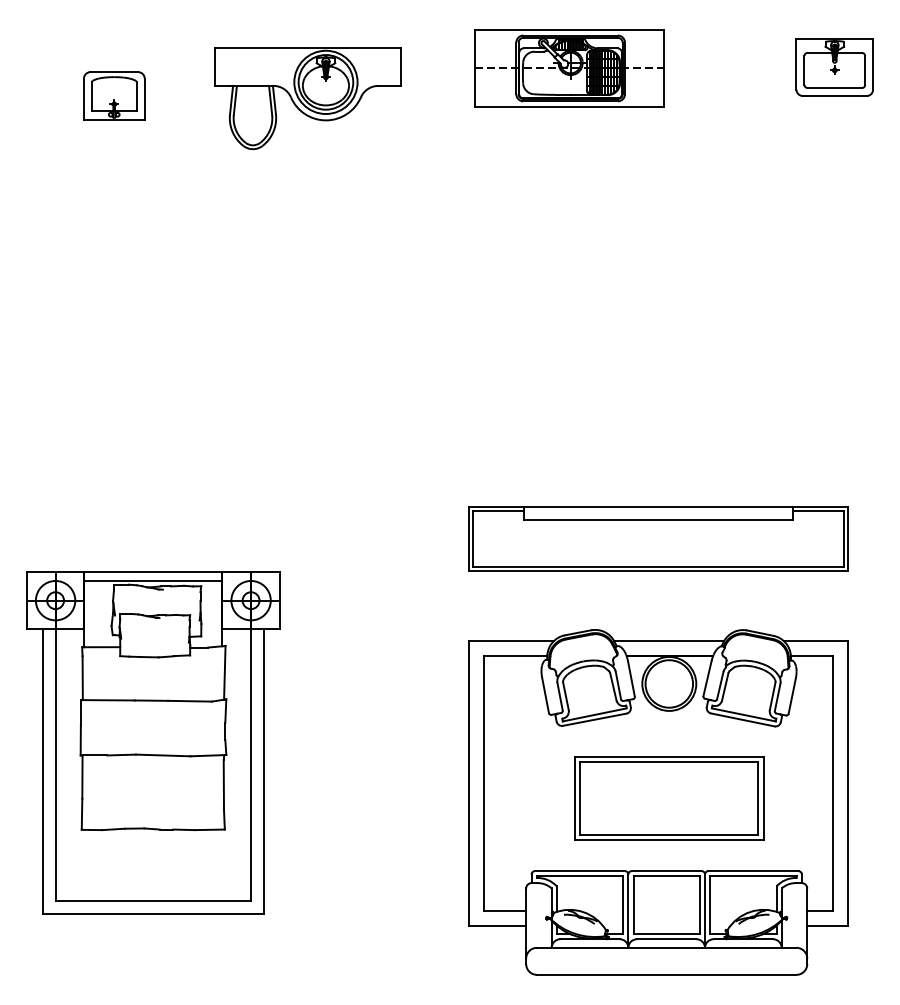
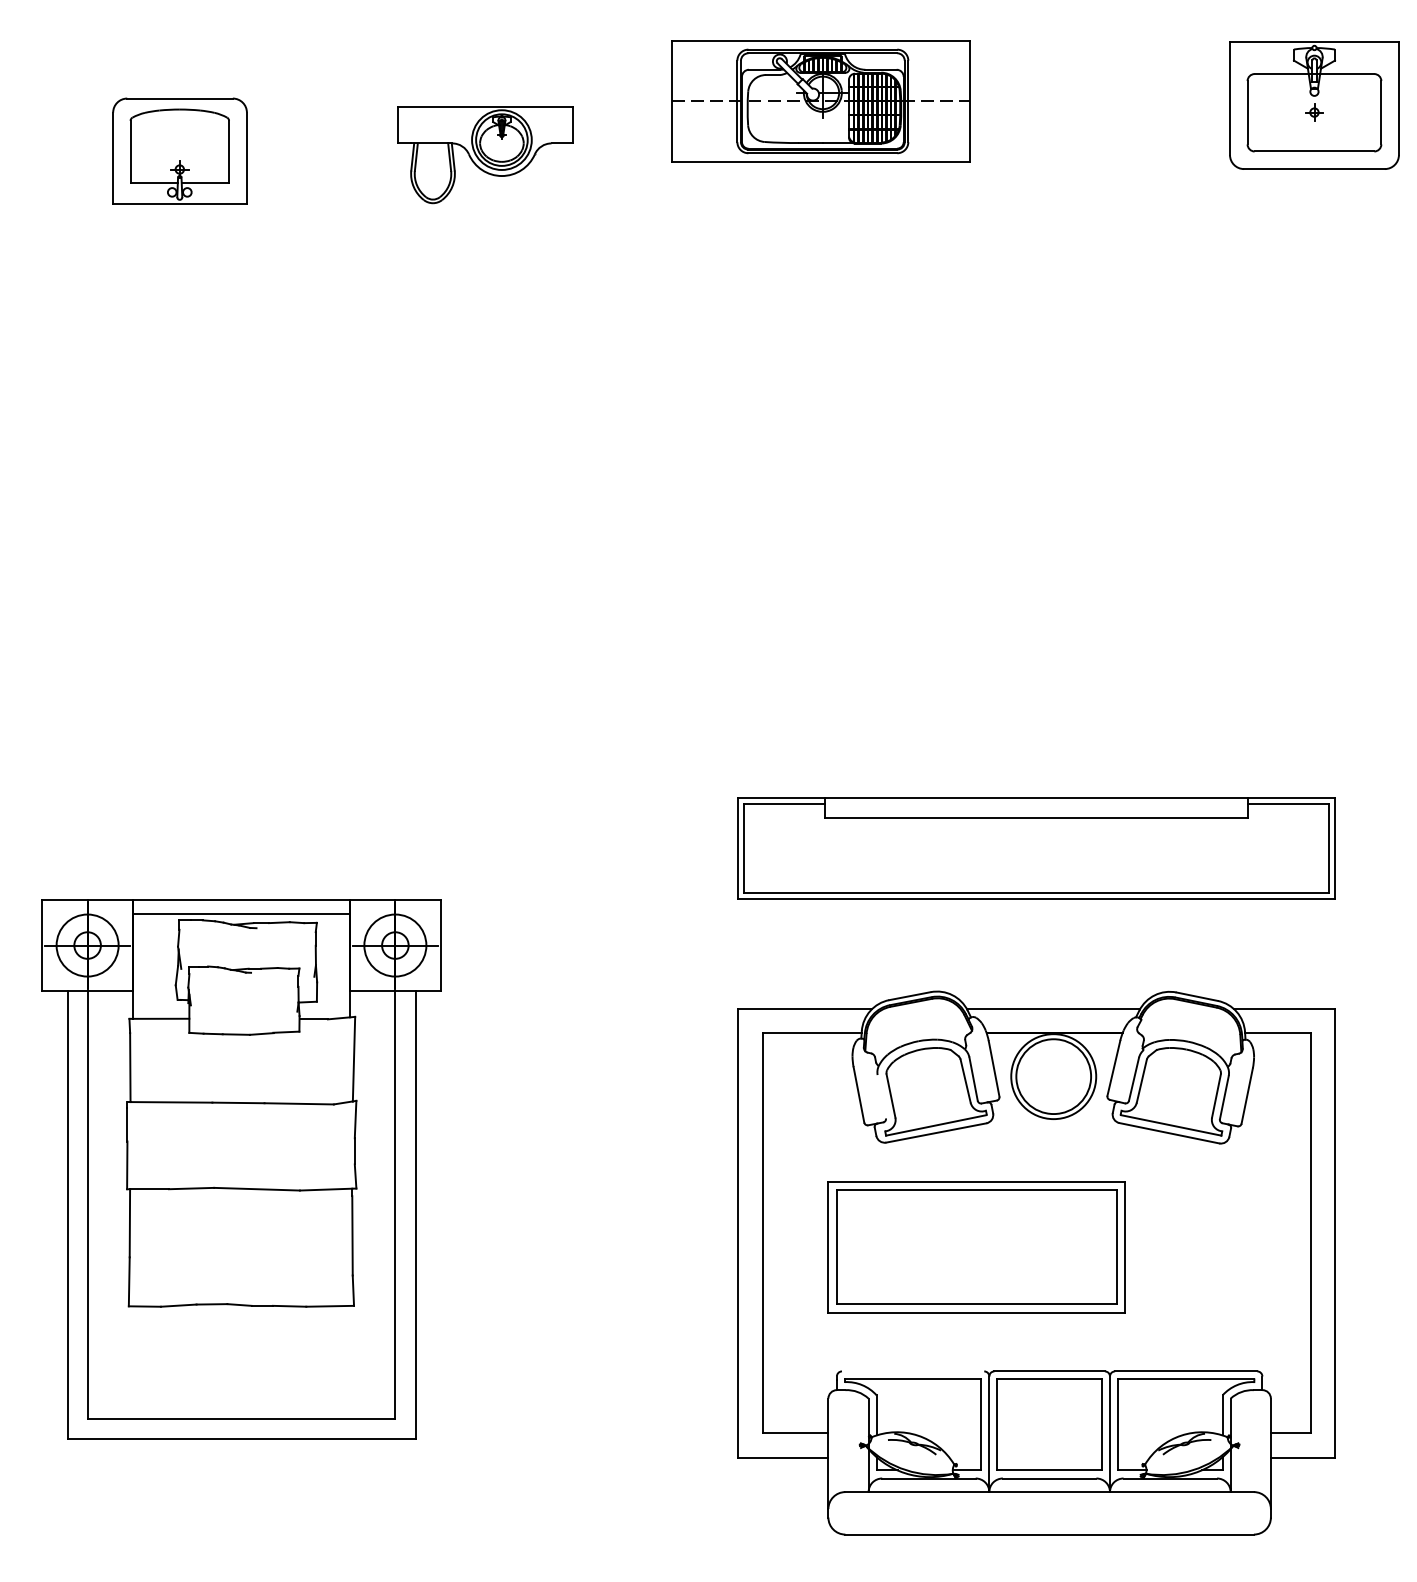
part: (834, 67) -> (1313, 106), size x1.4
part: (569, 68) -> (821, 101), moved
part: (114, 95) -> (180, 150), size x1.4
part: (307, 98) -> (484, 155), size x0.6
line: (559, 696) -> (880, 1096), removed
part: (669, 798) -> (976, 1247), moved
line: (579, 871) -> (912, 1371), removed

